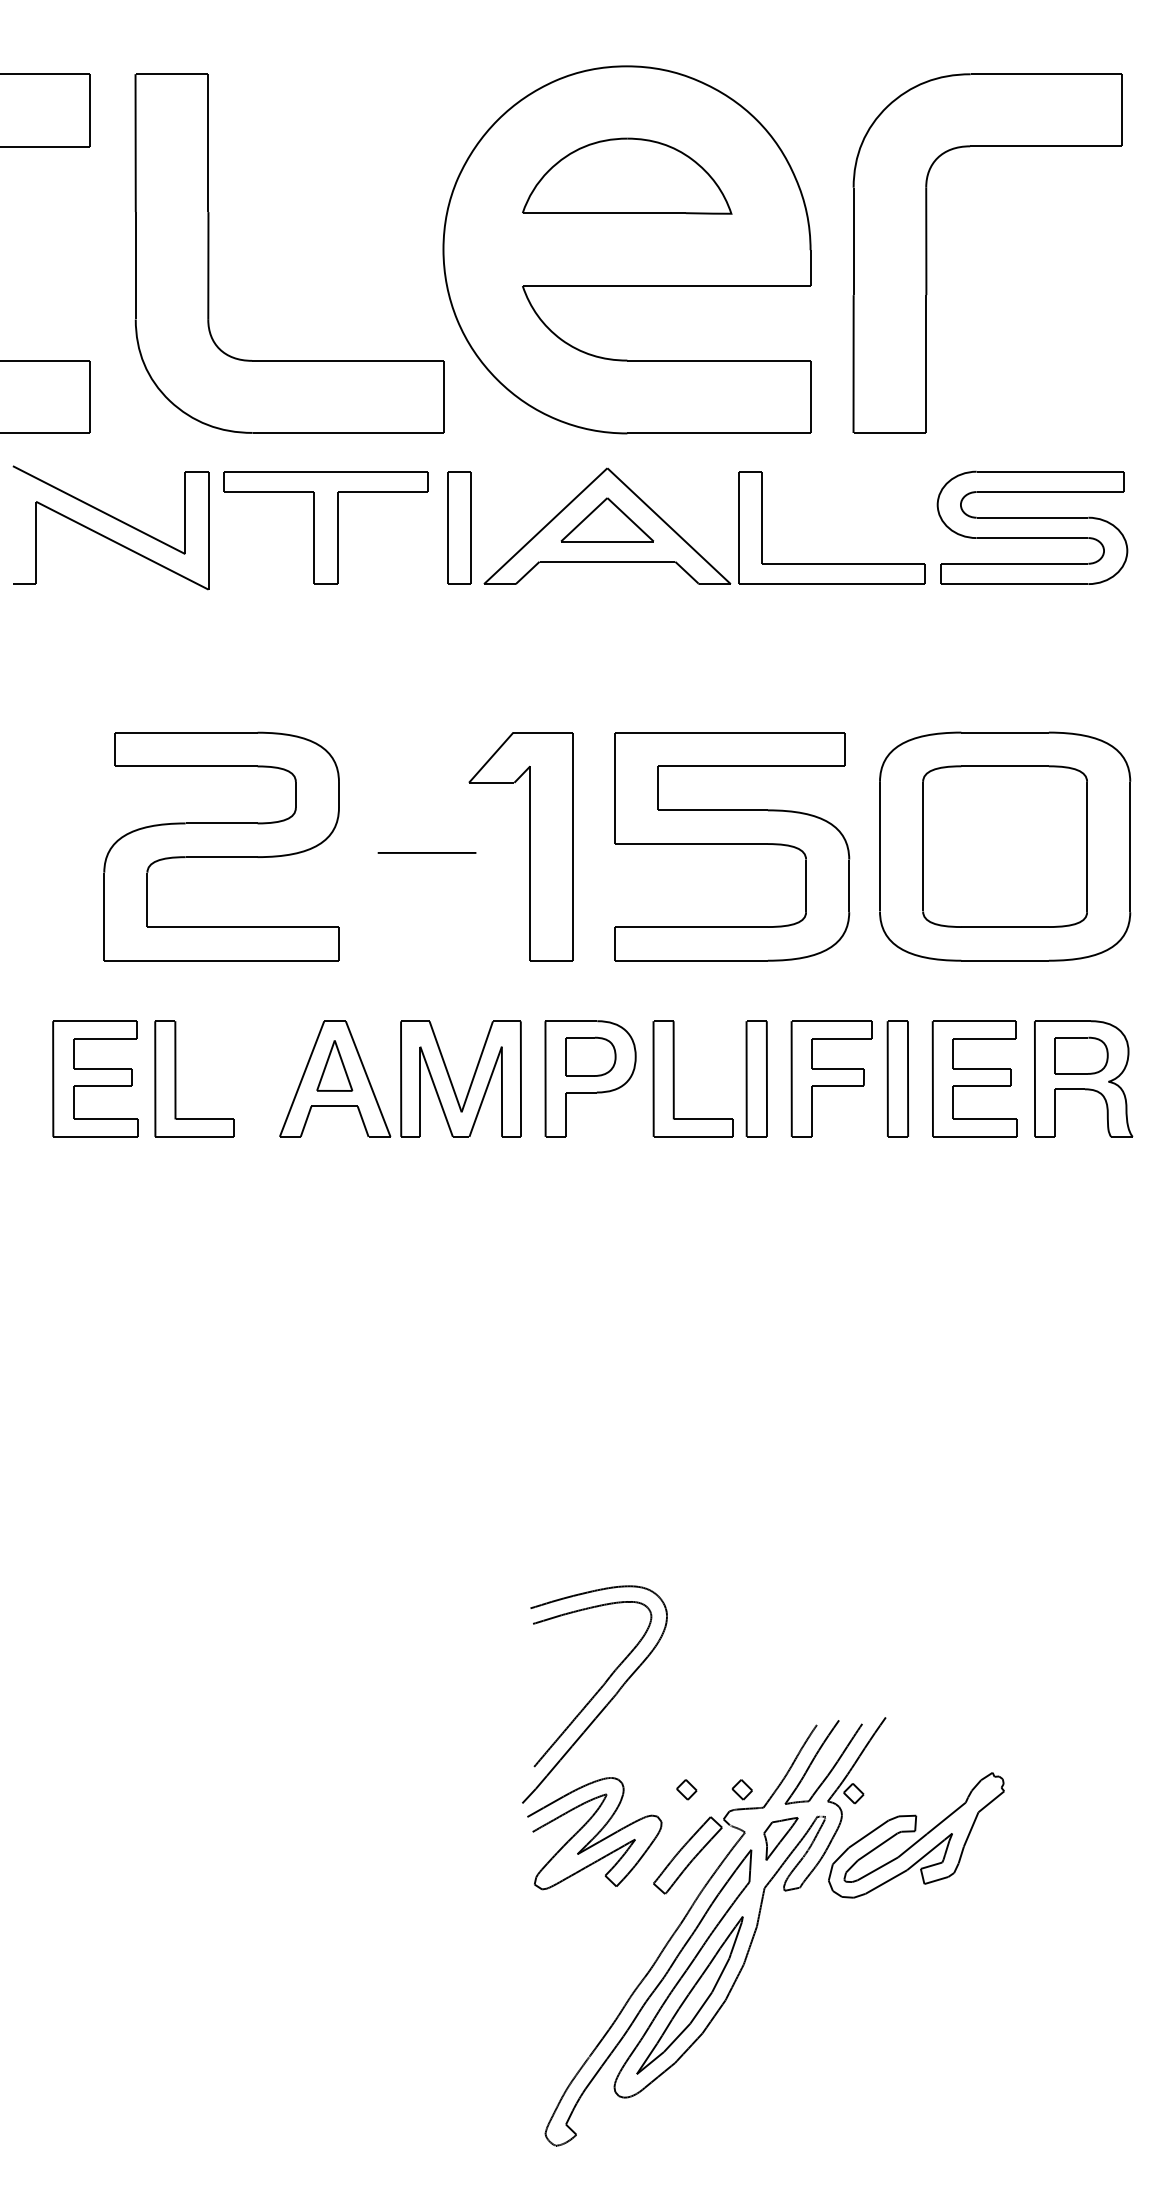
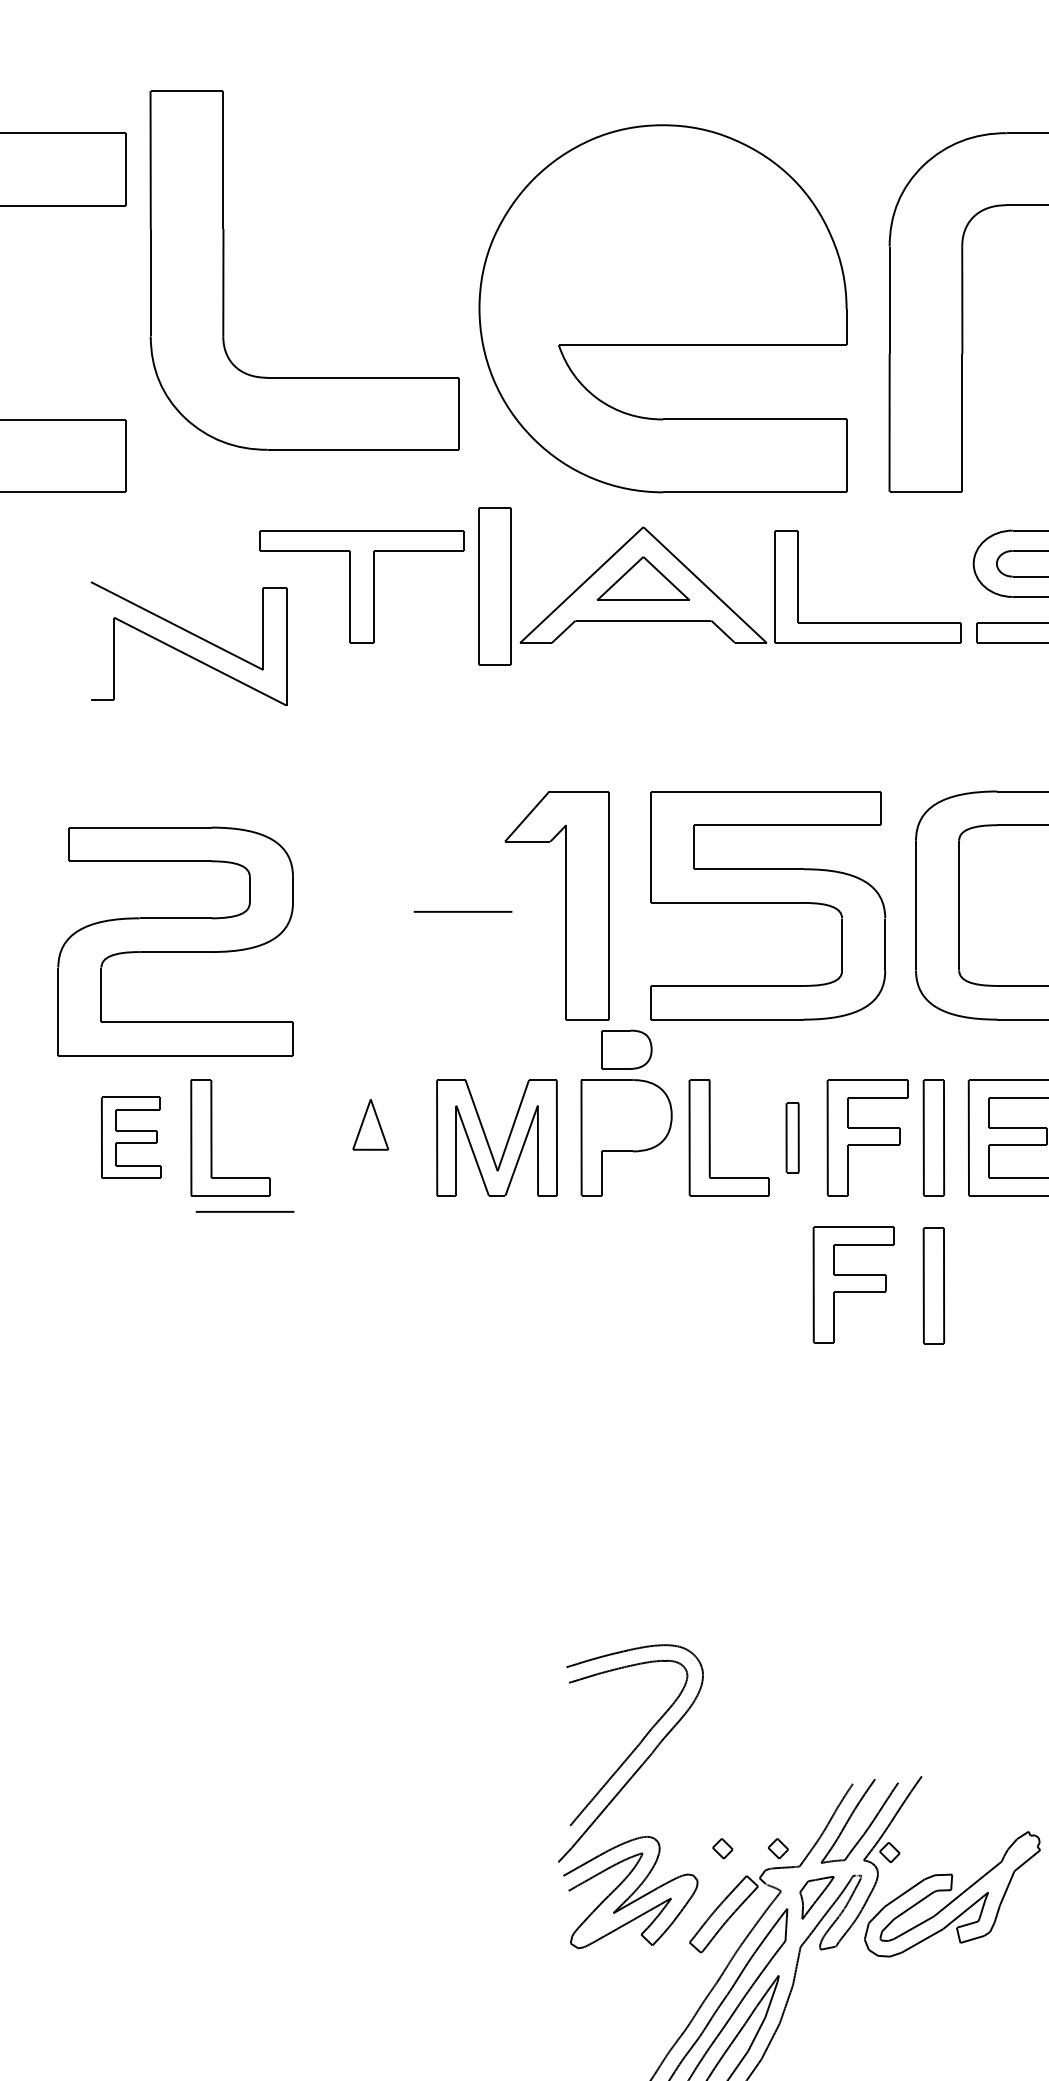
part: (627, 175) -> (663, 234), removed
part: (209, 253) -> (224, 270), moved
part: (115, 519) -> (193, 635), moved
part: (459, 527) -> (495, 586), size x1.4
part: (221, 846) -> (175, 941), moved
part: (590, 1056) -> (626, 1049), moved
part: (95, 1078) -> (131, 1137), size x0.7
part: (335, 1078) -> (371, 1137), removed
part: (756, 1078) -> (792, 1137), size x0.6
line: (208, 1152) -> (244, 1211), added
part: (817, 1225) -> (853, 1284), added
part: (897, 1226) -> (933, 1285), added

